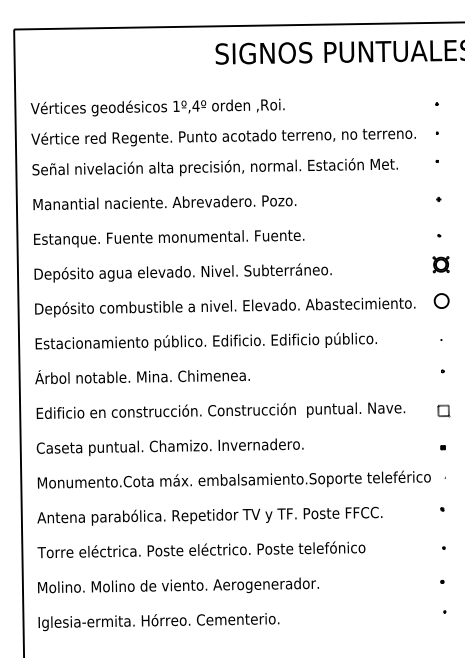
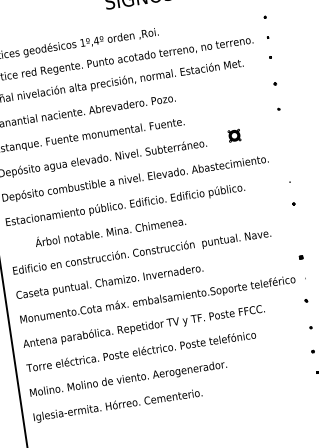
part: (440, 264) -> (234, 135), moved
part: (441, 300) -> (286, 154), removed
text: (142, 377) -> (110, 232), moved
part: (443, 410) -> (298, 231), removed

